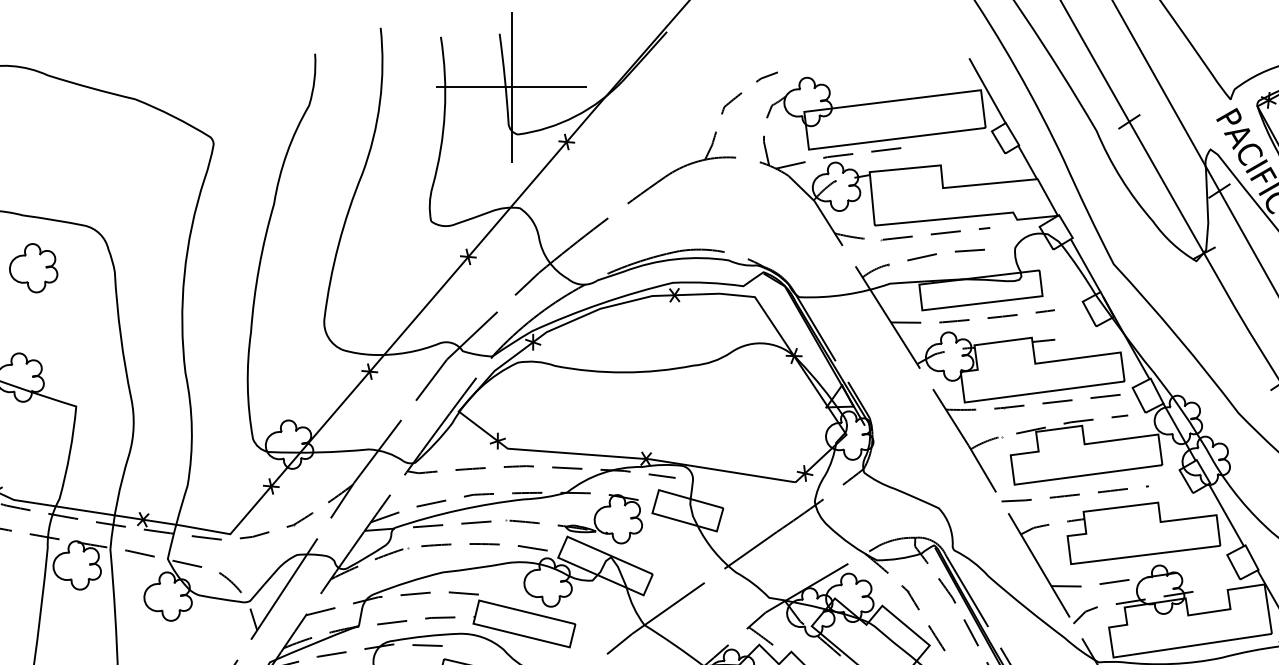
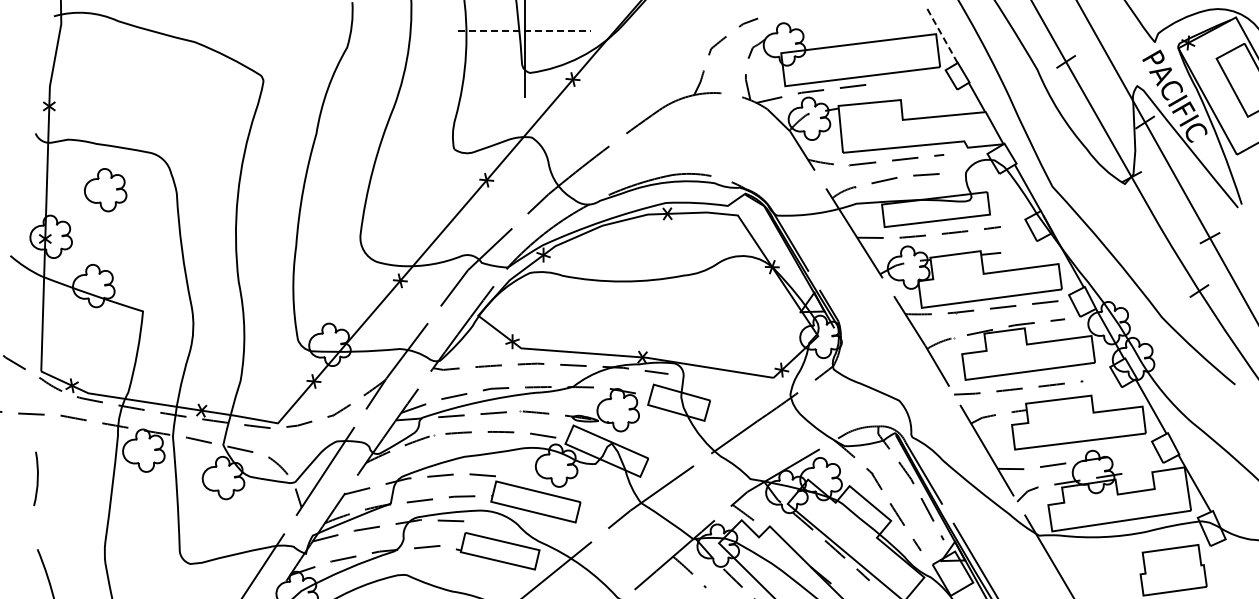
line: (512, 87) -> (525, 31), solid -> dashed
line: (987, 89) -> (941, 33), solid -> dashed

